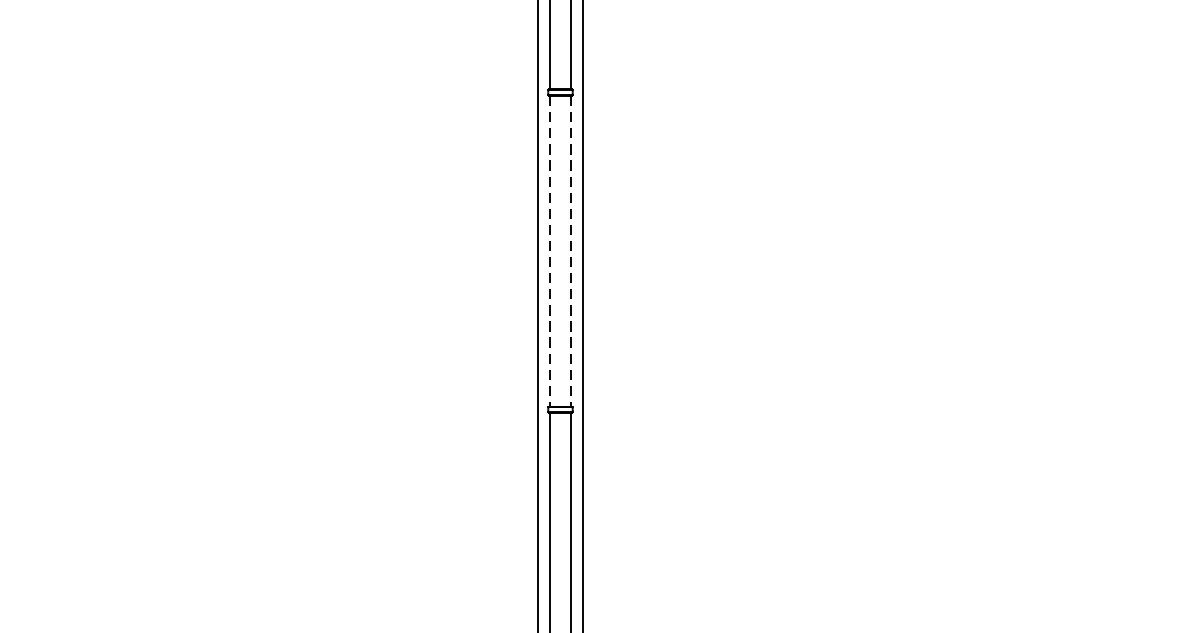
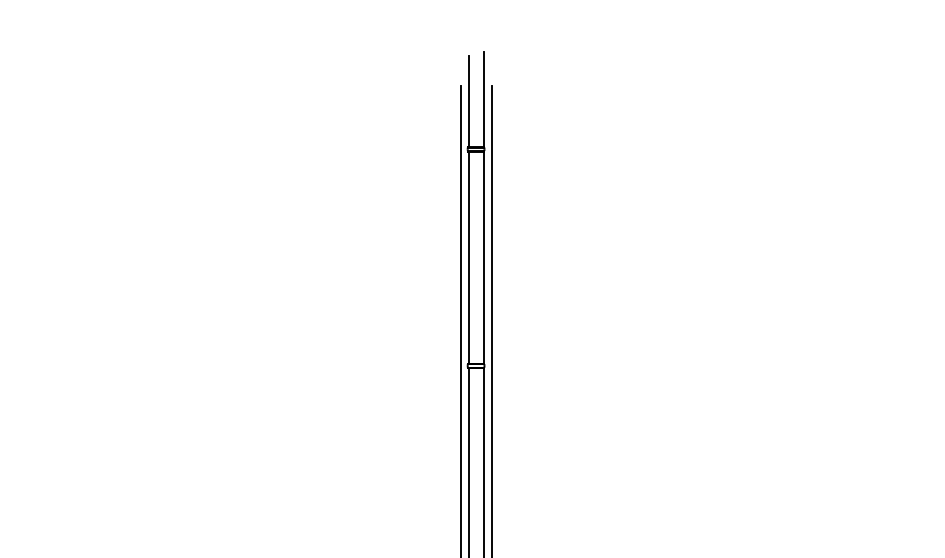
line: (549, 252) -> (468, 258), dashed -> solid
line: (571, 252) -> (483, 258), dashed -> solid

